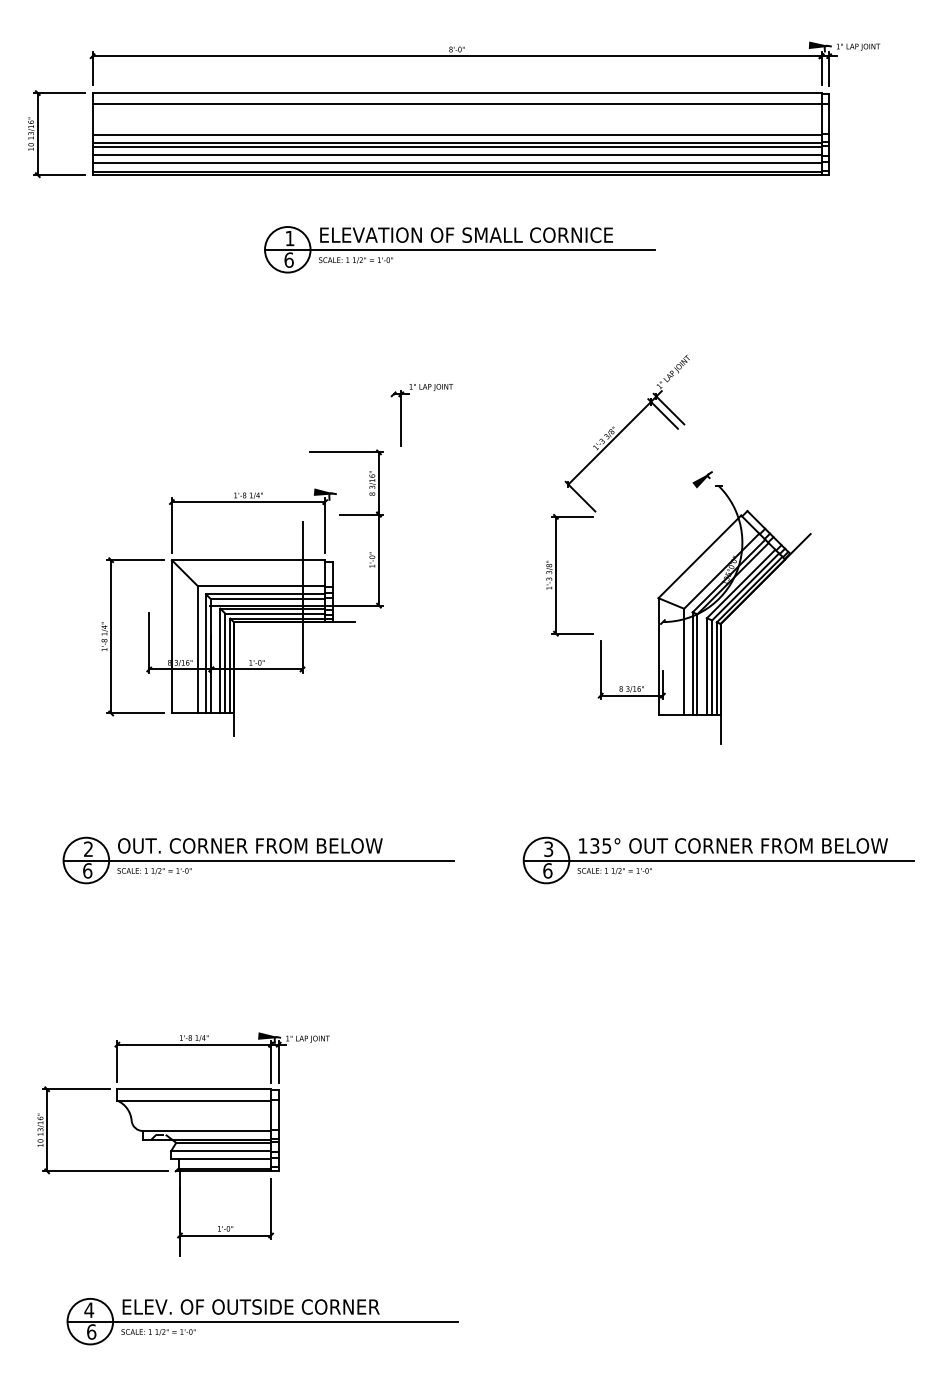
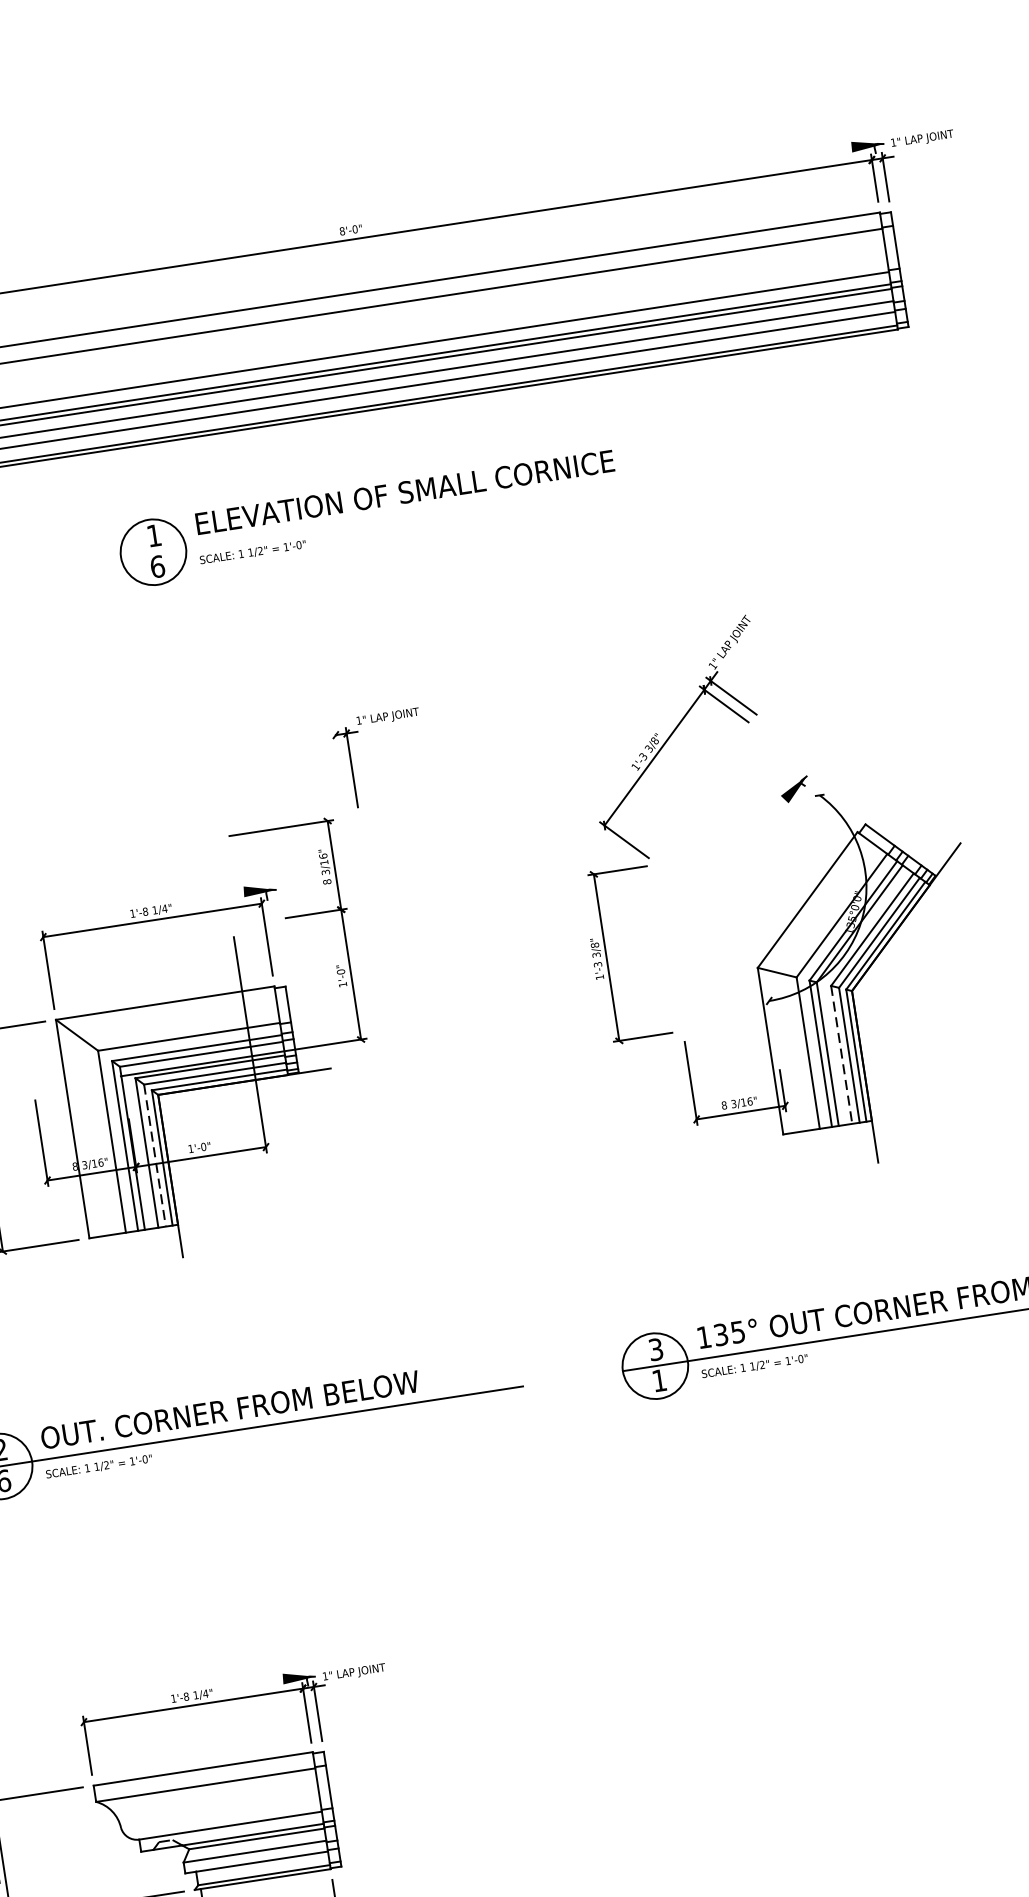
line: (460, 249) -> (399, 514), removed
line: (225, 663) -> (154, 1155), solid -> dashed
line: (706, 667) -> (841, 1056), solid -> dashed
text: (547, 870) -> (658, 1380), 6 -> 1

